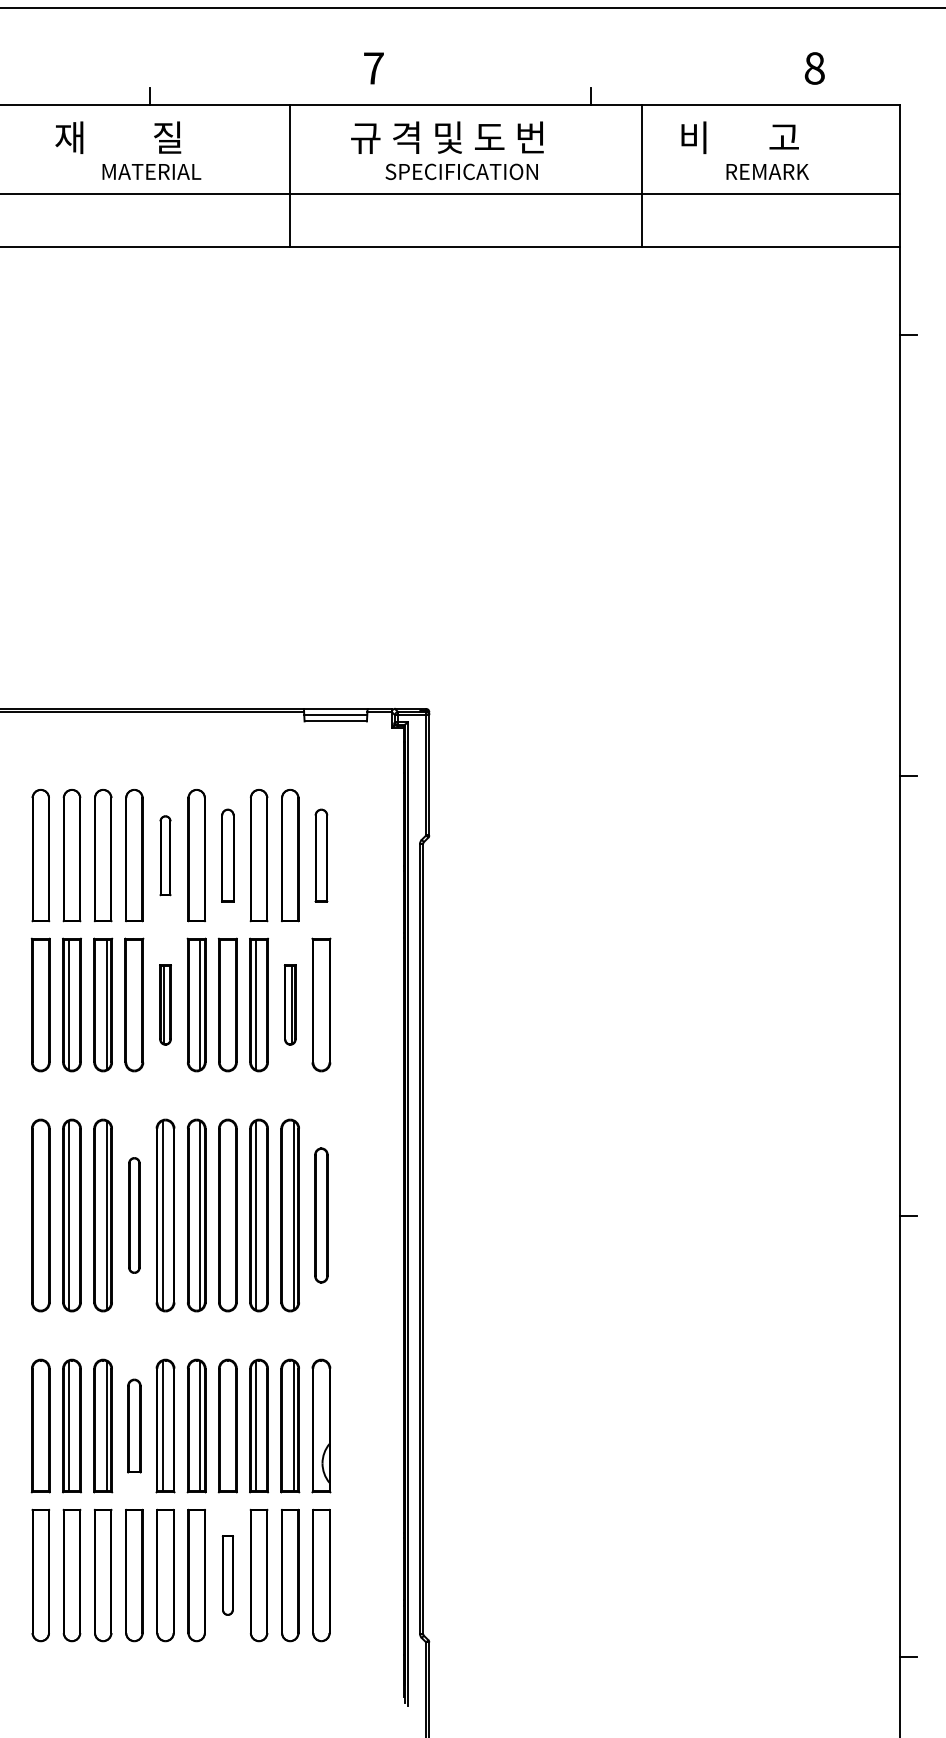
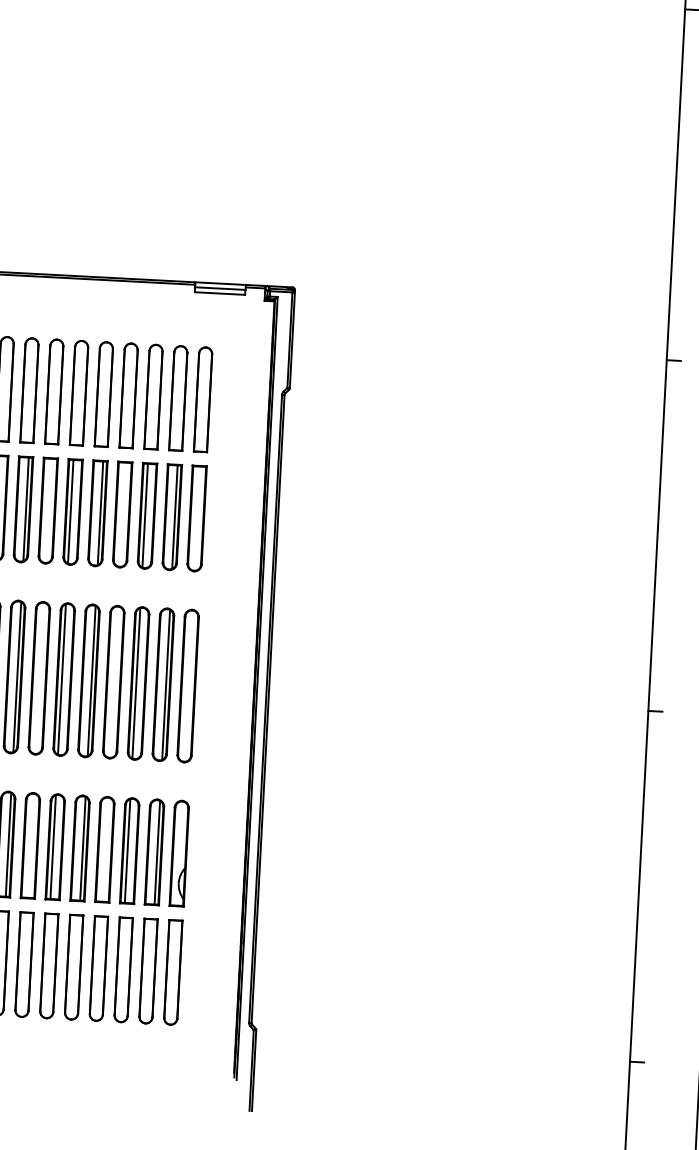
part: (165, 855) -> (79, 393), size x1.67
part: (227, 855) -> (128, 395), size x1.43
part: (321, 855) -> (203, 399), size x1.43
part: (165, 1004) -> (72, 511), size x1.67
part: (290, 1004) -> (172, 516), size x1.67
part: (134, 1215) -> (39, 678), size x1.67
part: (321, 1215) -> (188, 686), size x1.43
part: (134, 1425) -> (30, 845), size x1.43
part: (227, 1575) -> (98, 968), size x1.67

